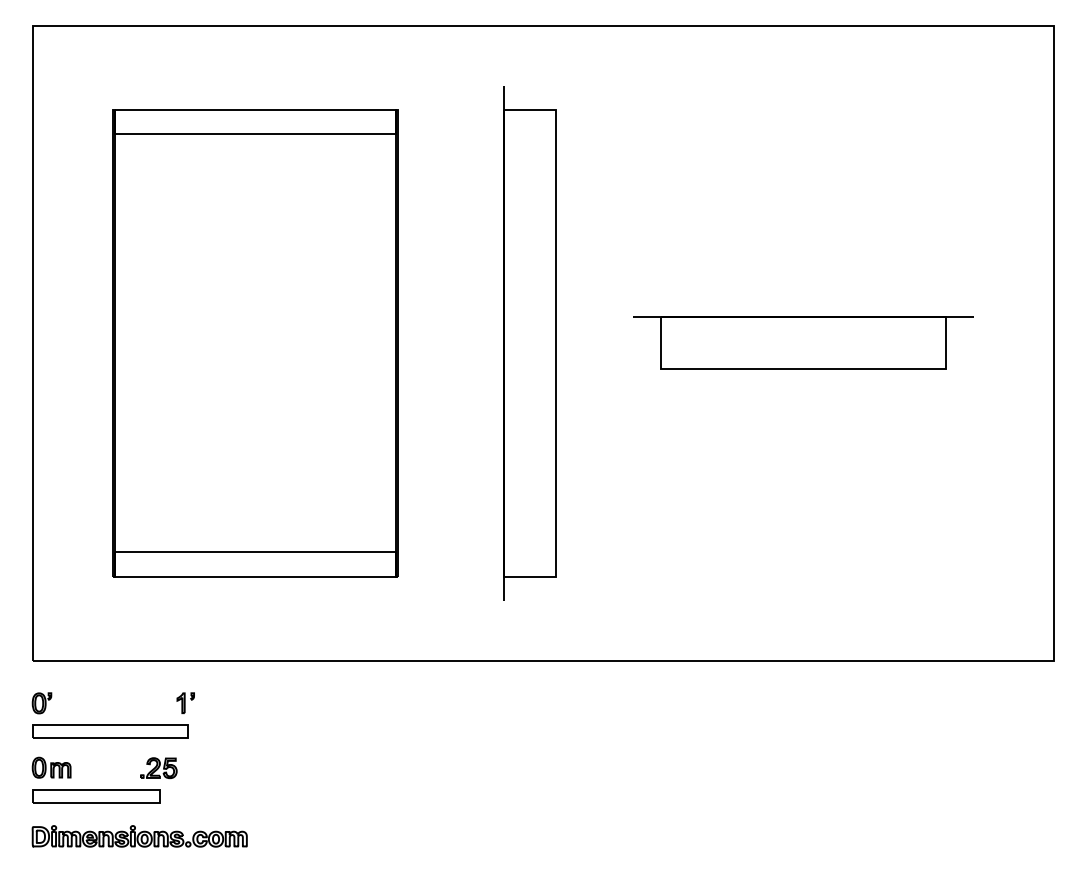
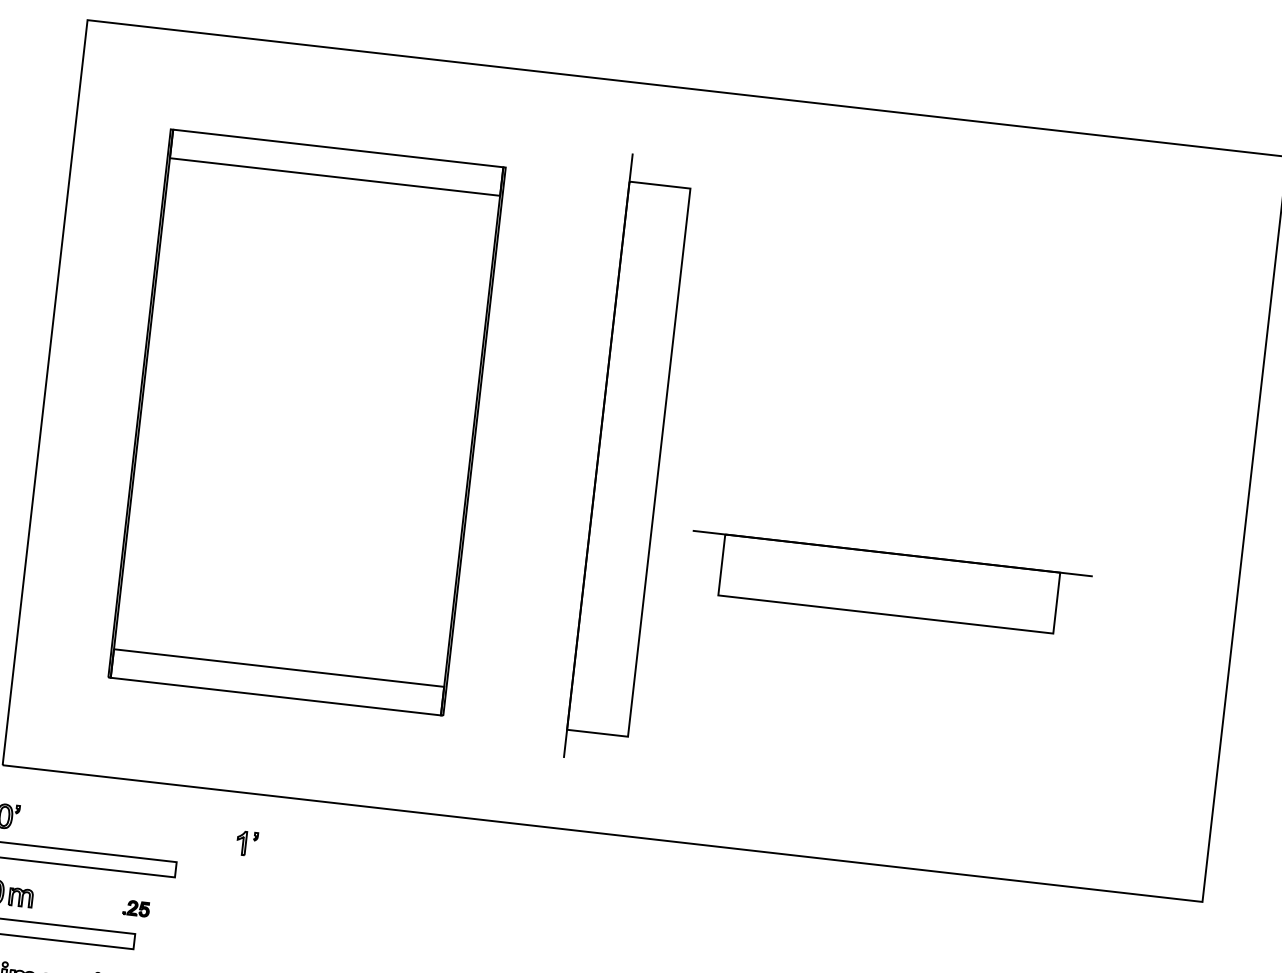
part: (803, 342) -> (889, 582), moved
part: (185, 703) -> (246, 844), moved
part: (158, 768) -> (135, 908), size x0.6

